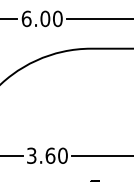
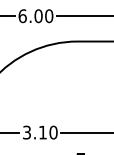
text: (50, 155) -> (42, 132), 3.60 -> 3.10

